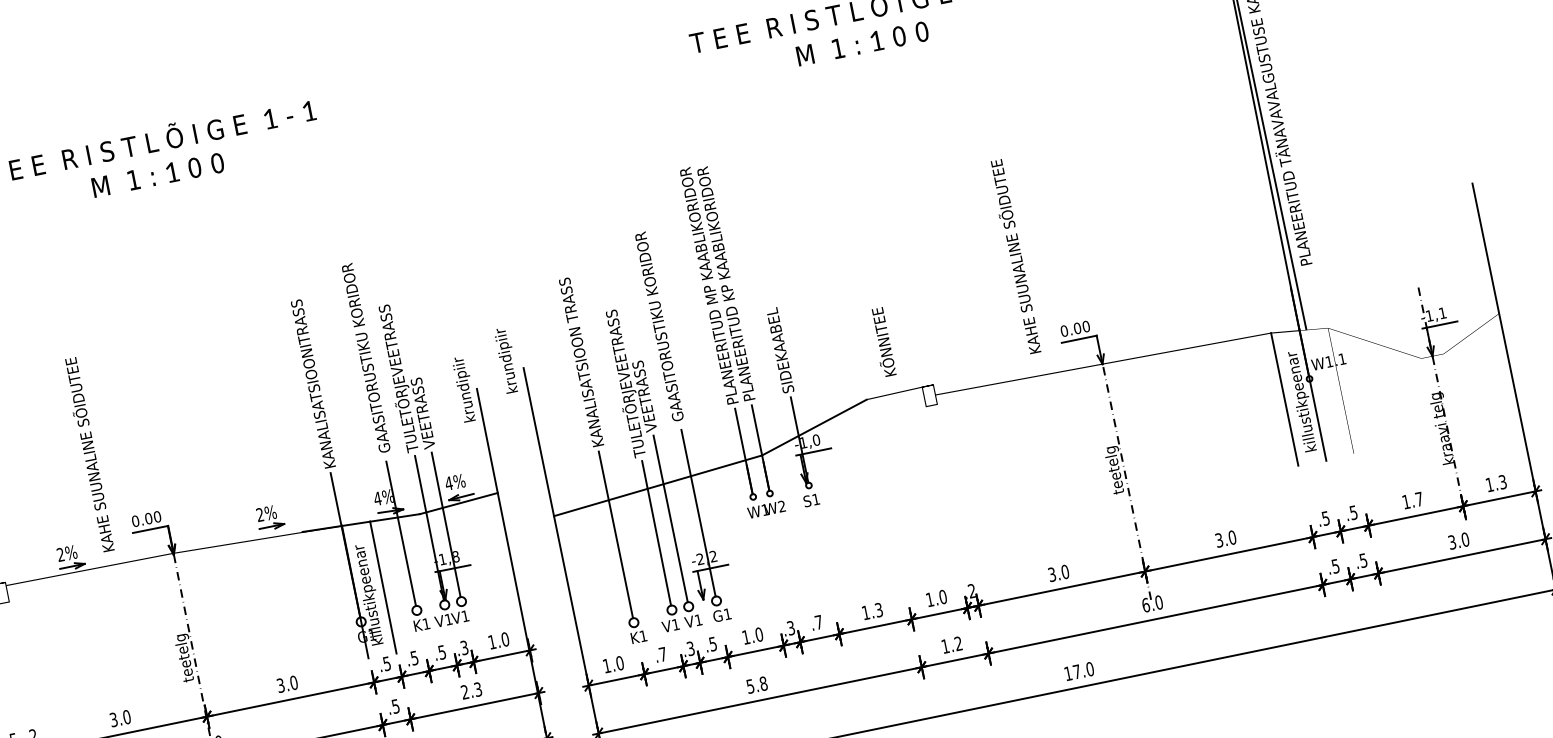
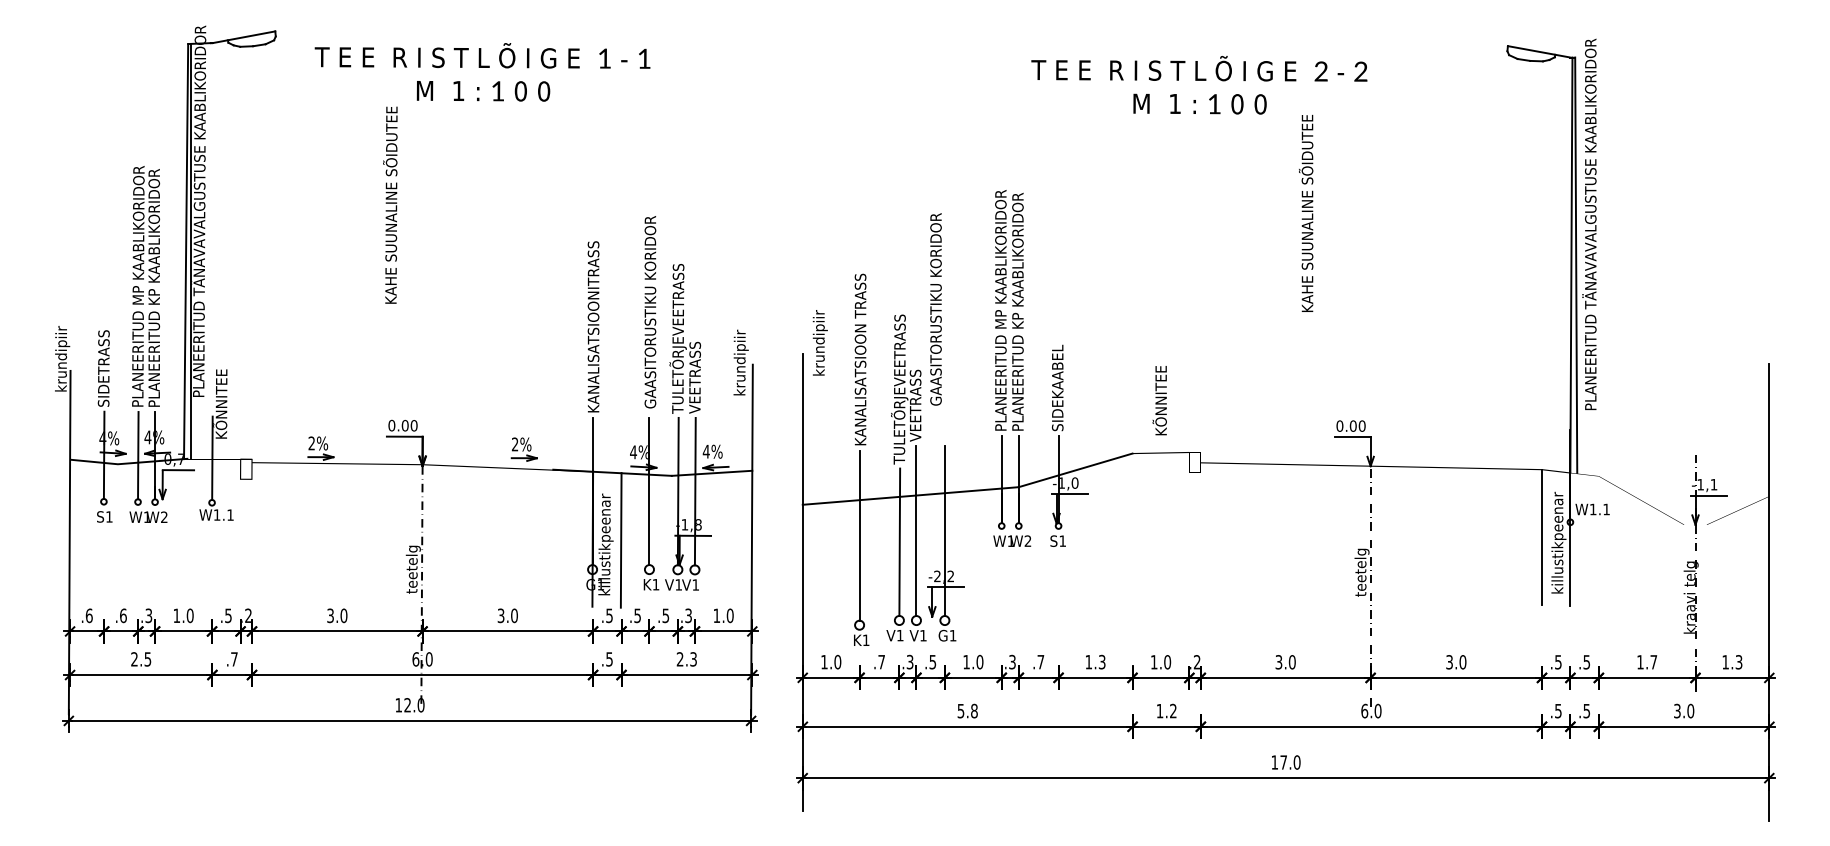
text: (1014, 255) -> (1306, 212), moved
text: (658, 326) -> (935, 309), moved
text: (506, 360) -> (819, 342), moved
text: (88, 454) -> (390, 204), moved

